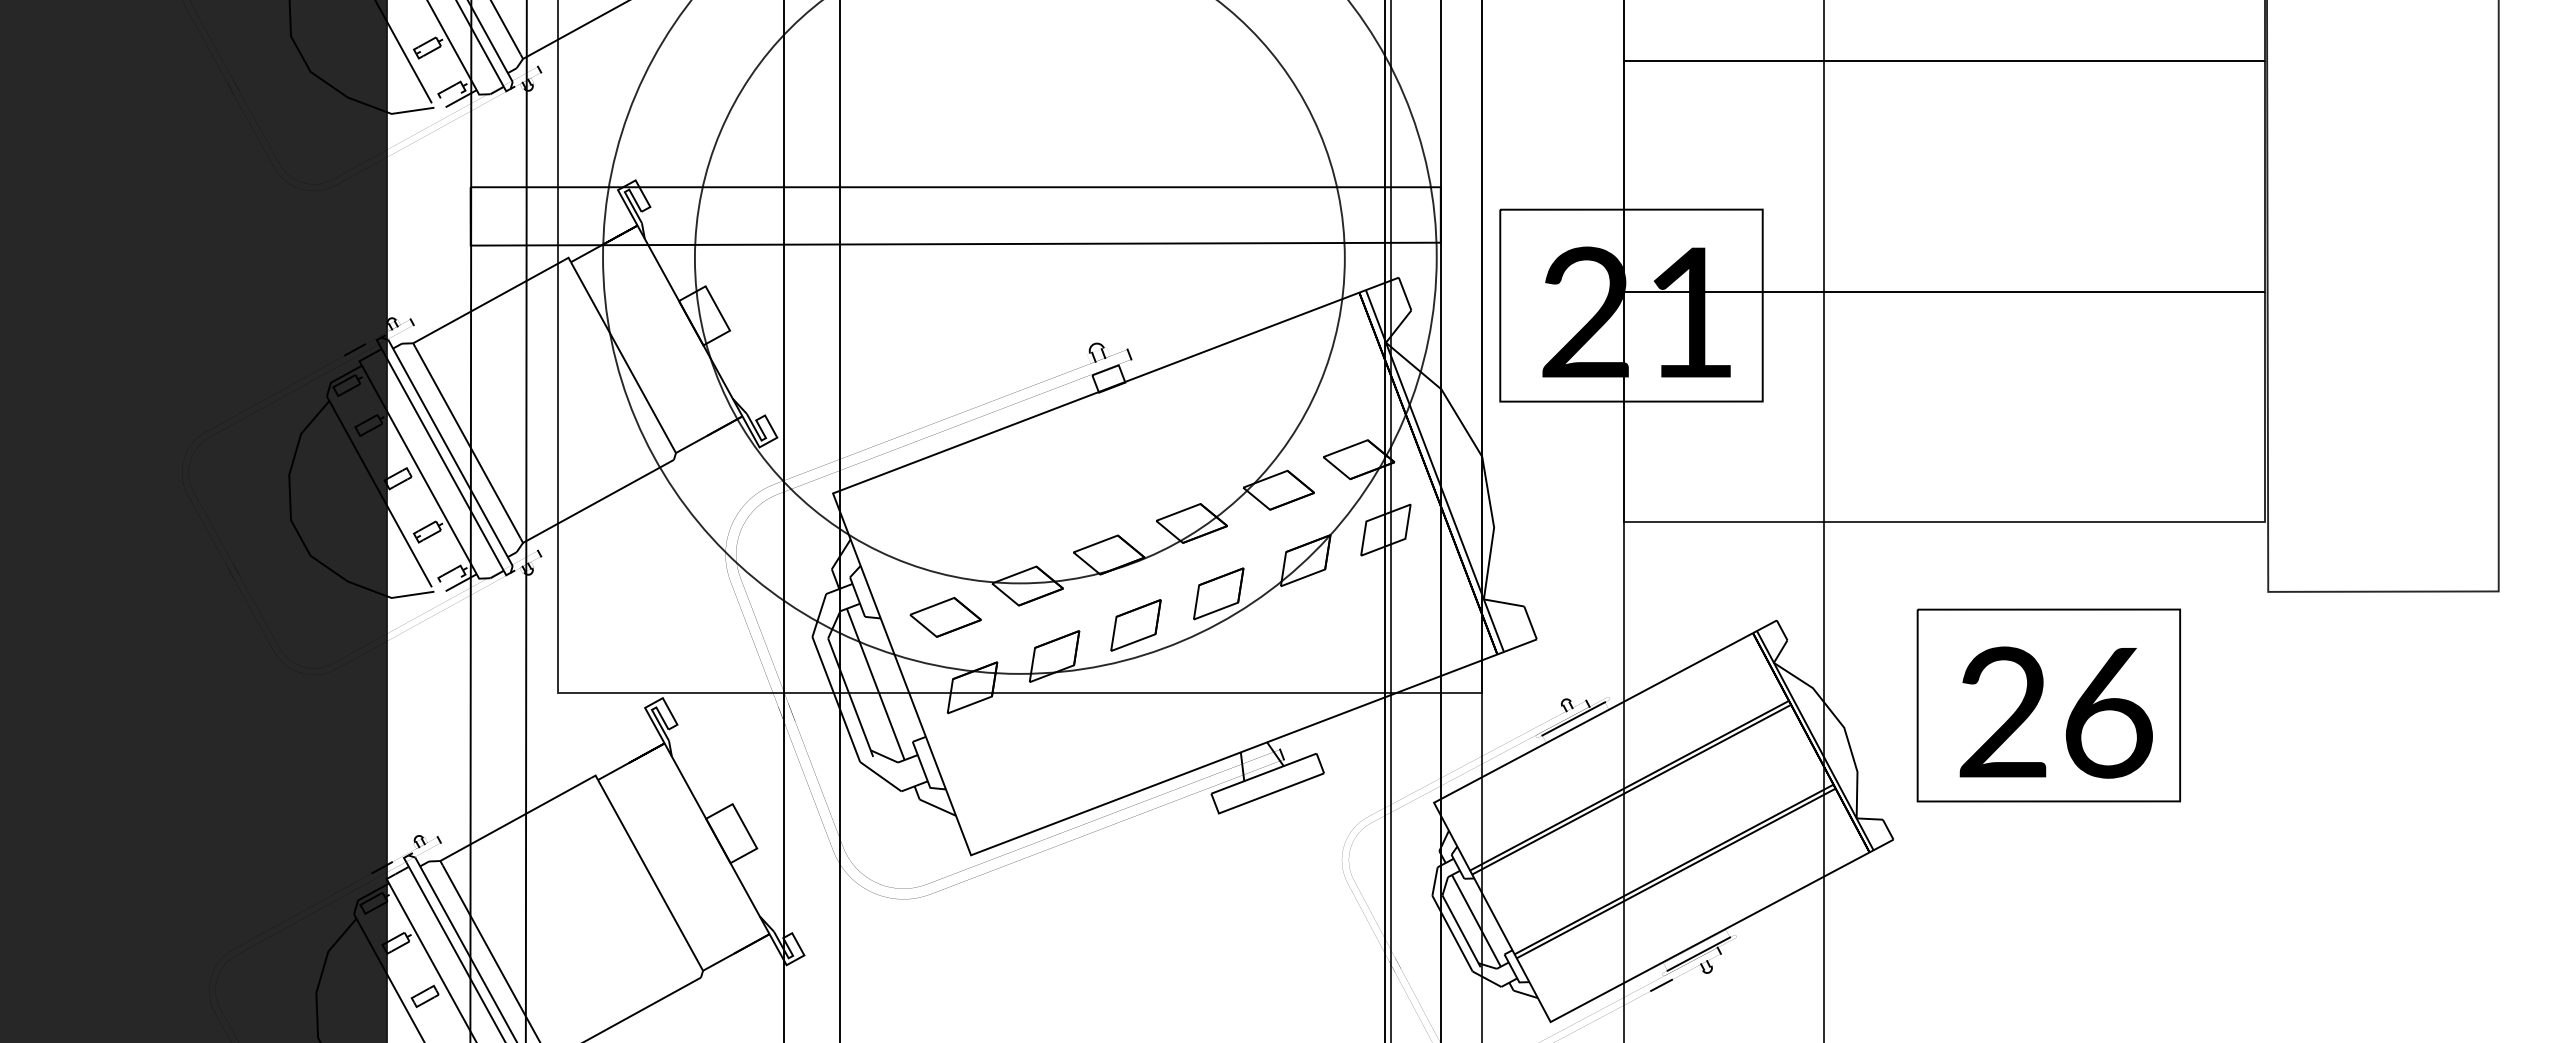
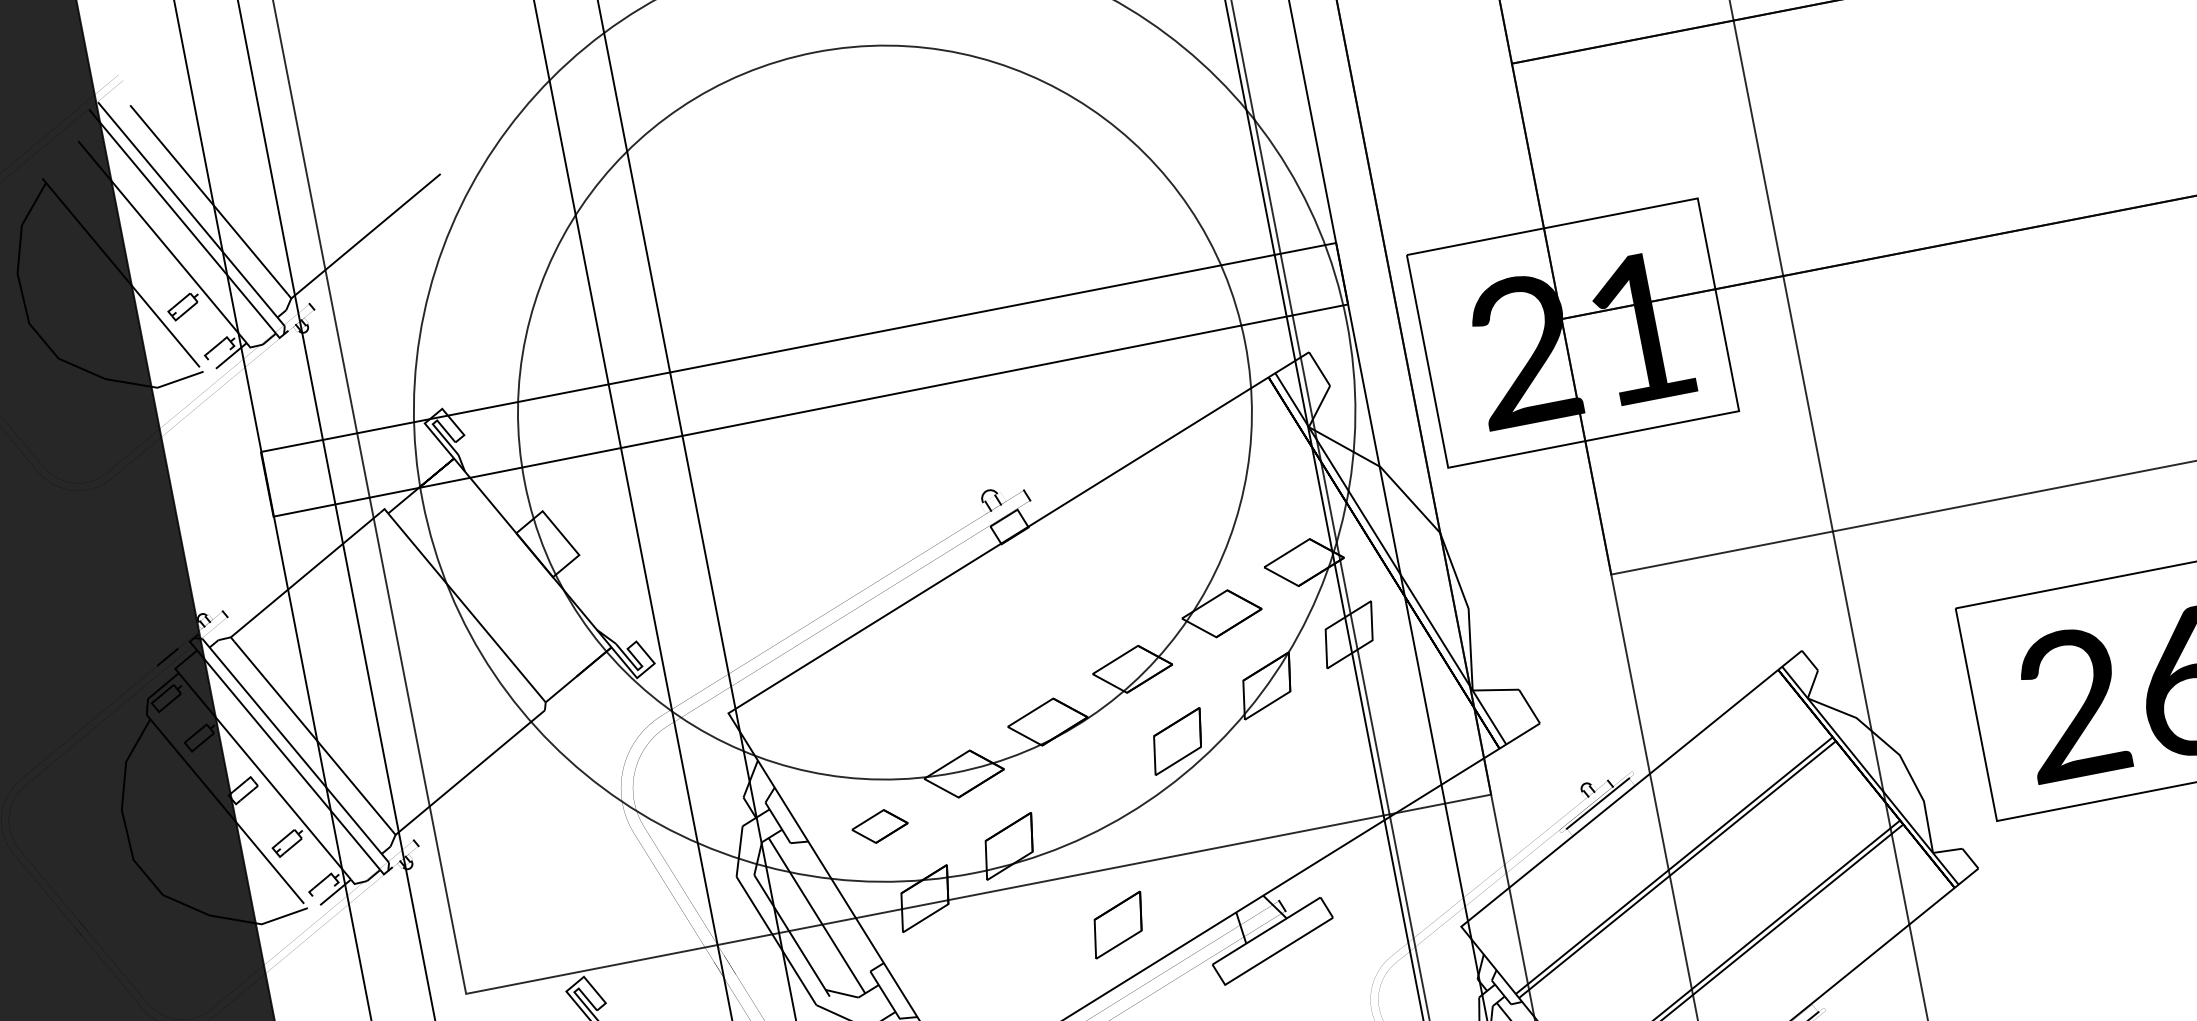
part: (945, 617) -> (879, 826), size x0.7
part: (1135, 625) -> (1117, 925), moved

